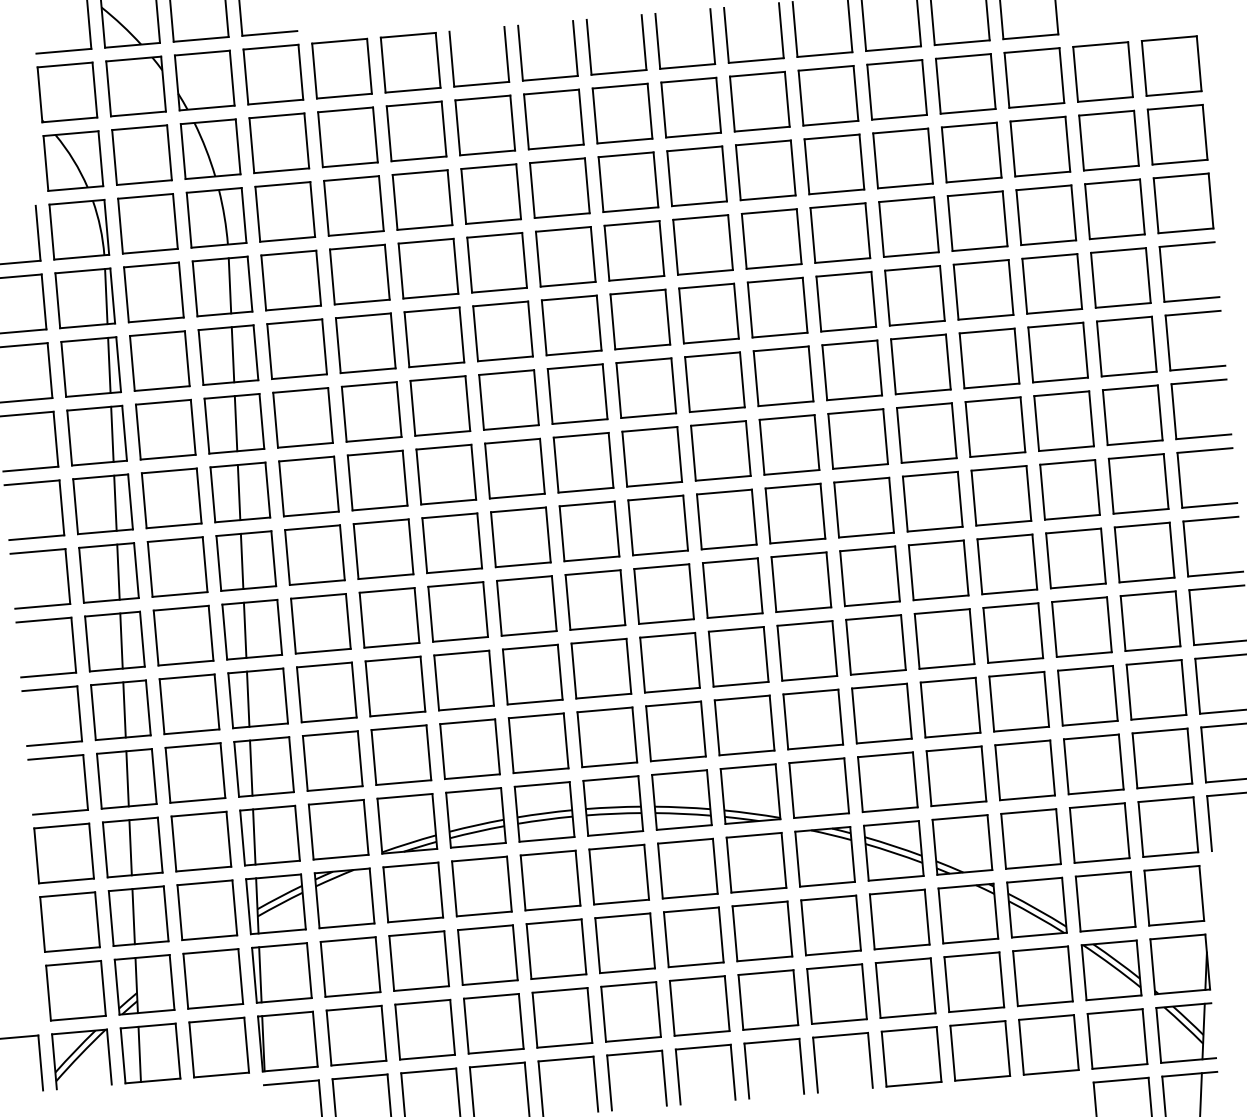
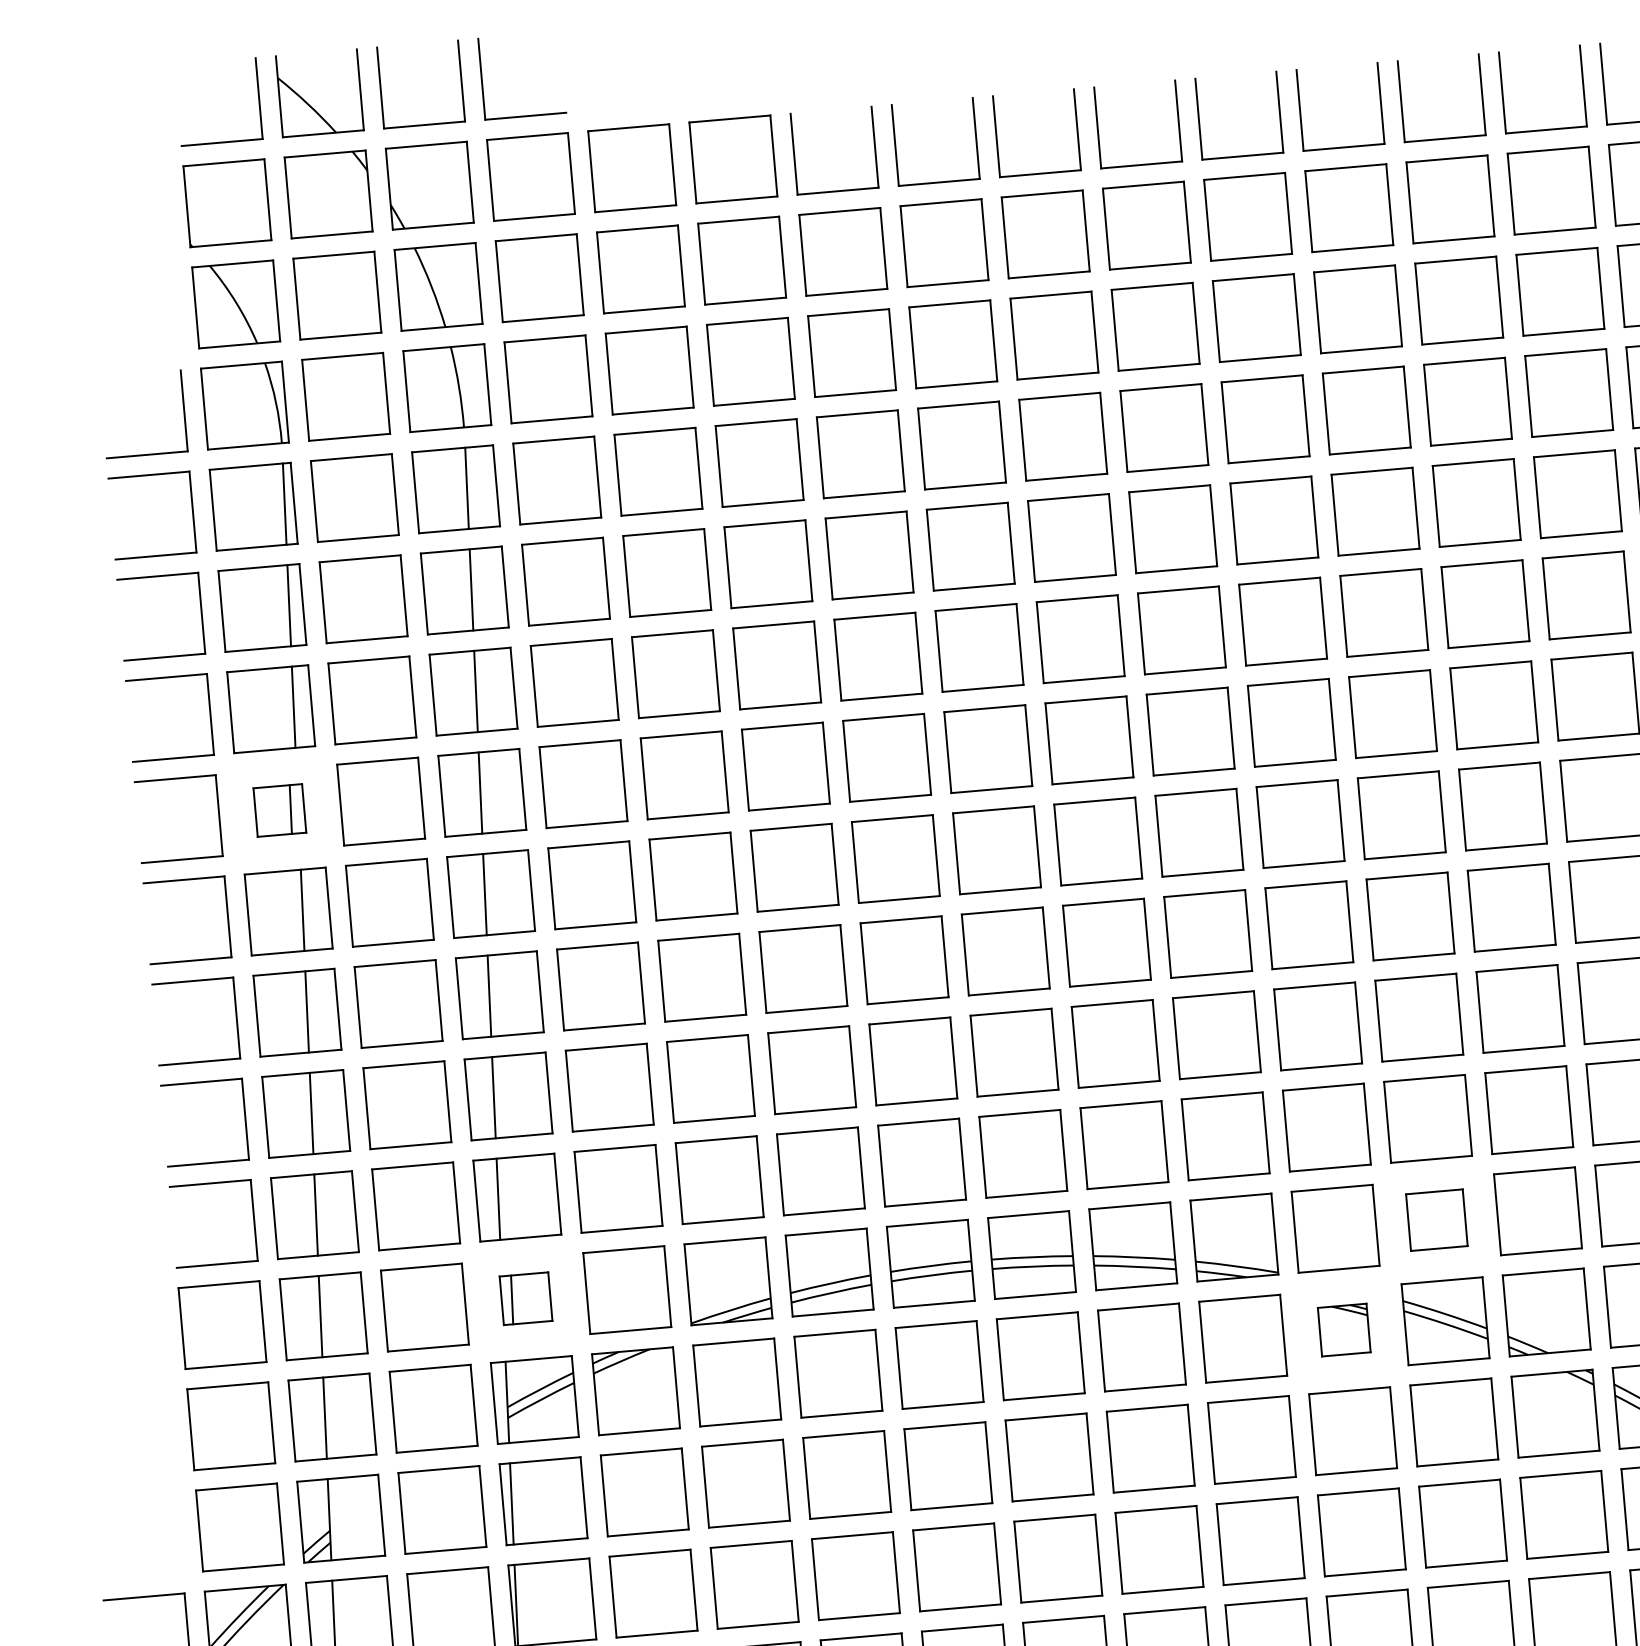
part: (102, 504) -> (279, 810), size x0.6
part: (887, 782) -> (1436, 1220), size x0.7
part: (269, 835) -> (525, 1298), size x0.6
part: (824, 856) -> (1343, 1329), size x0.6

